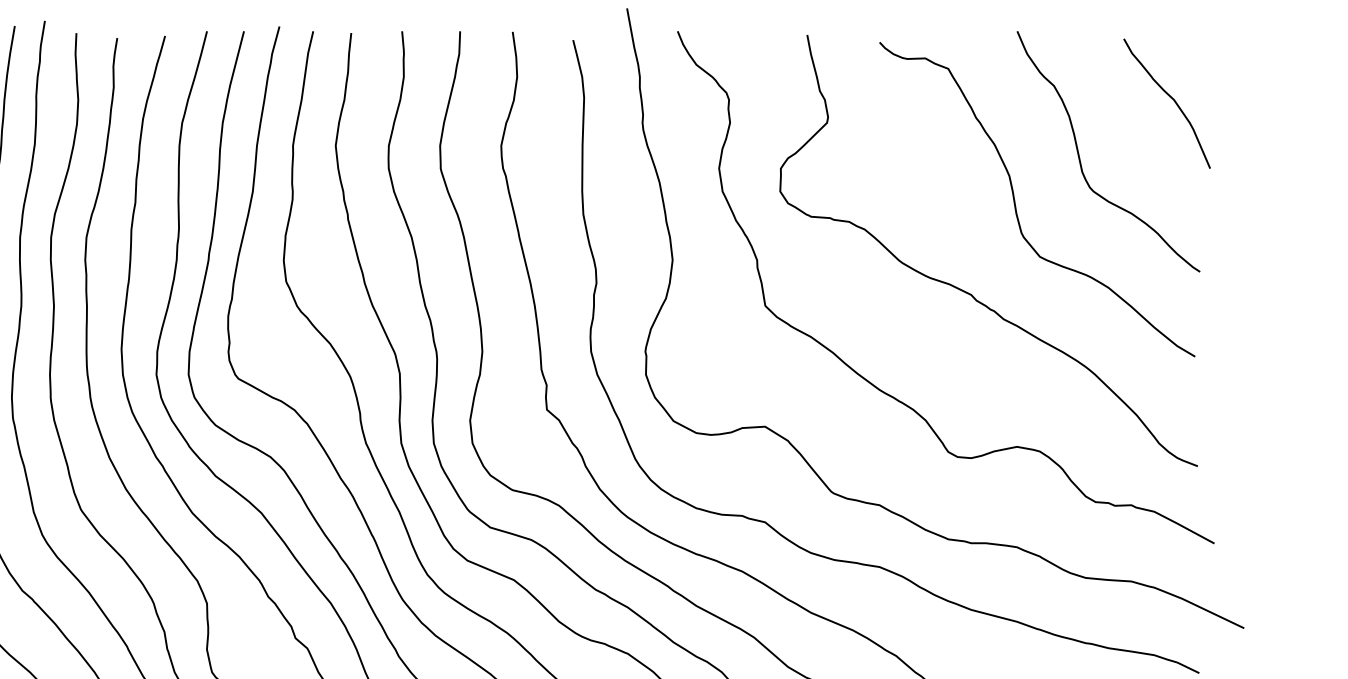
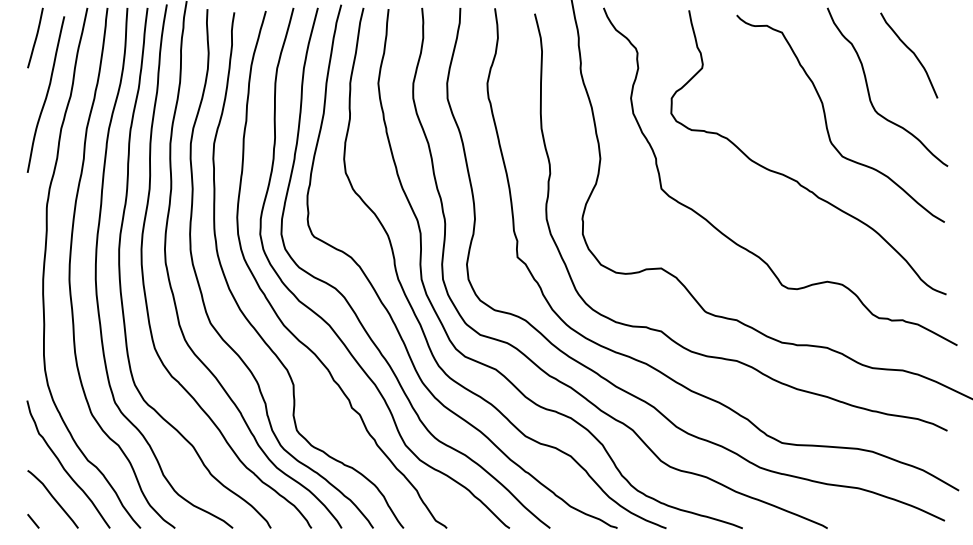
curve: (1170, 98) -> (911, 52), moved

